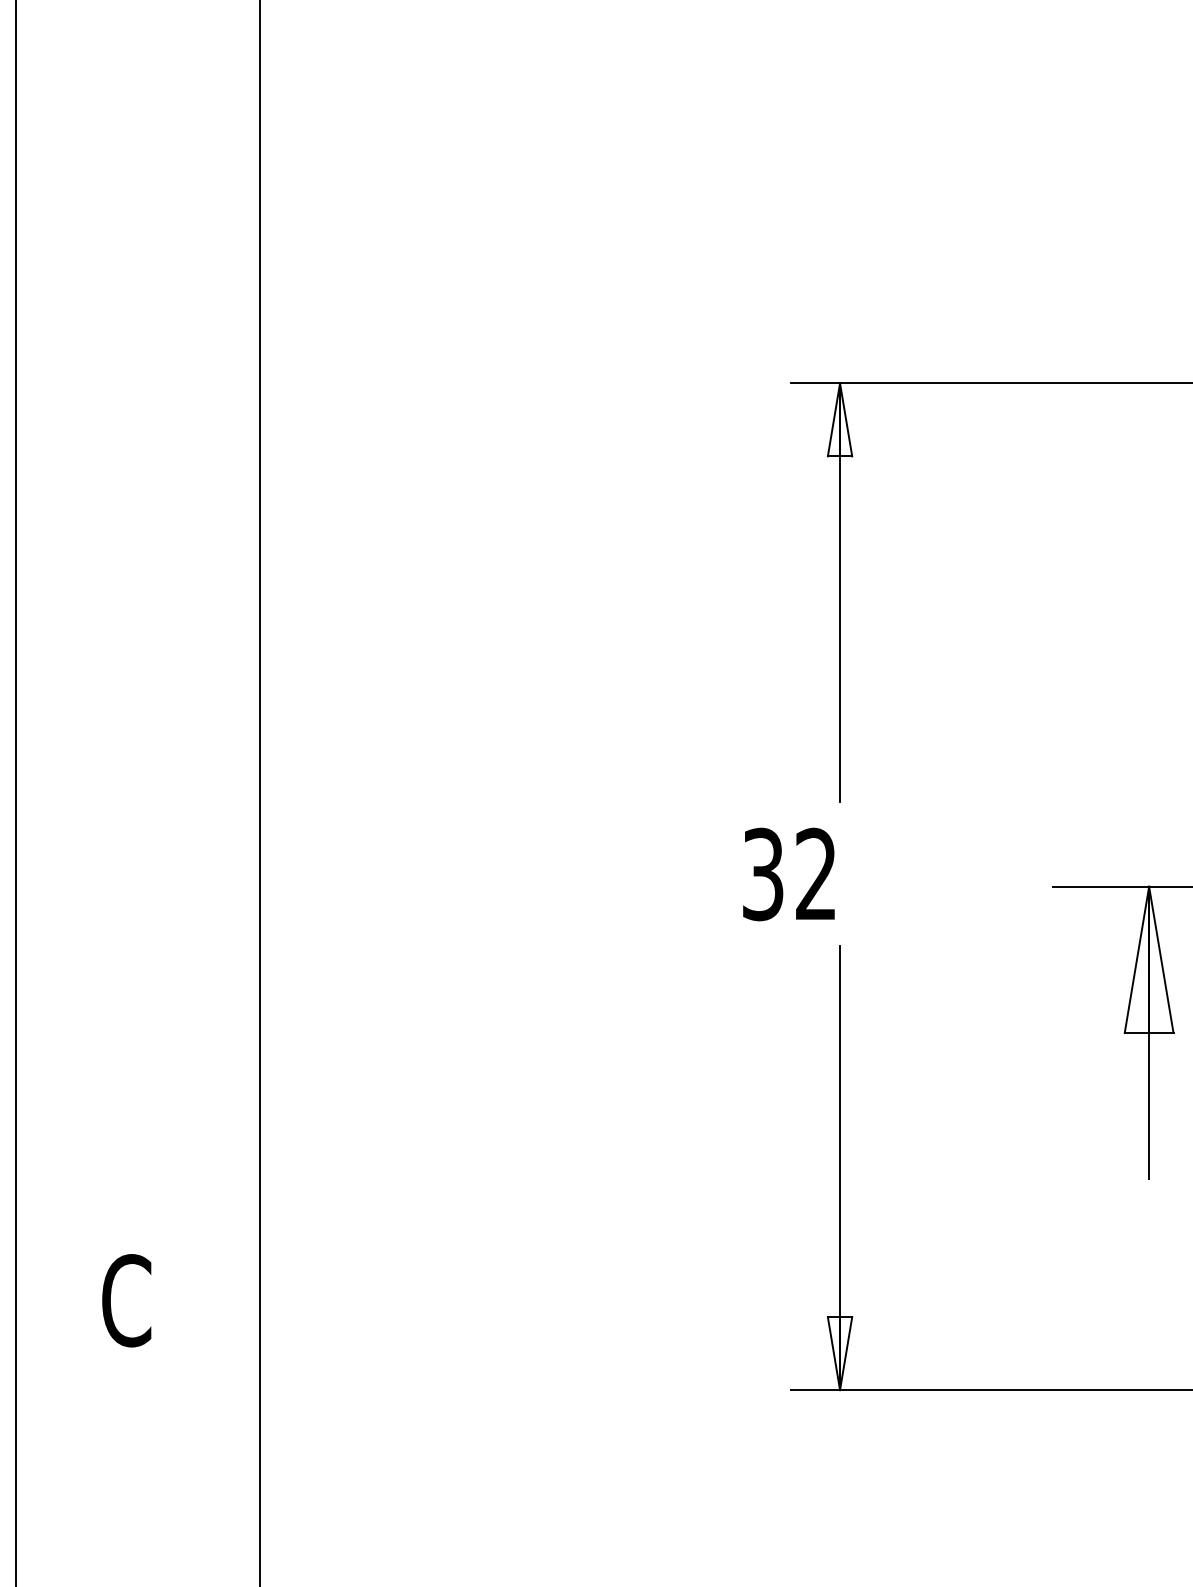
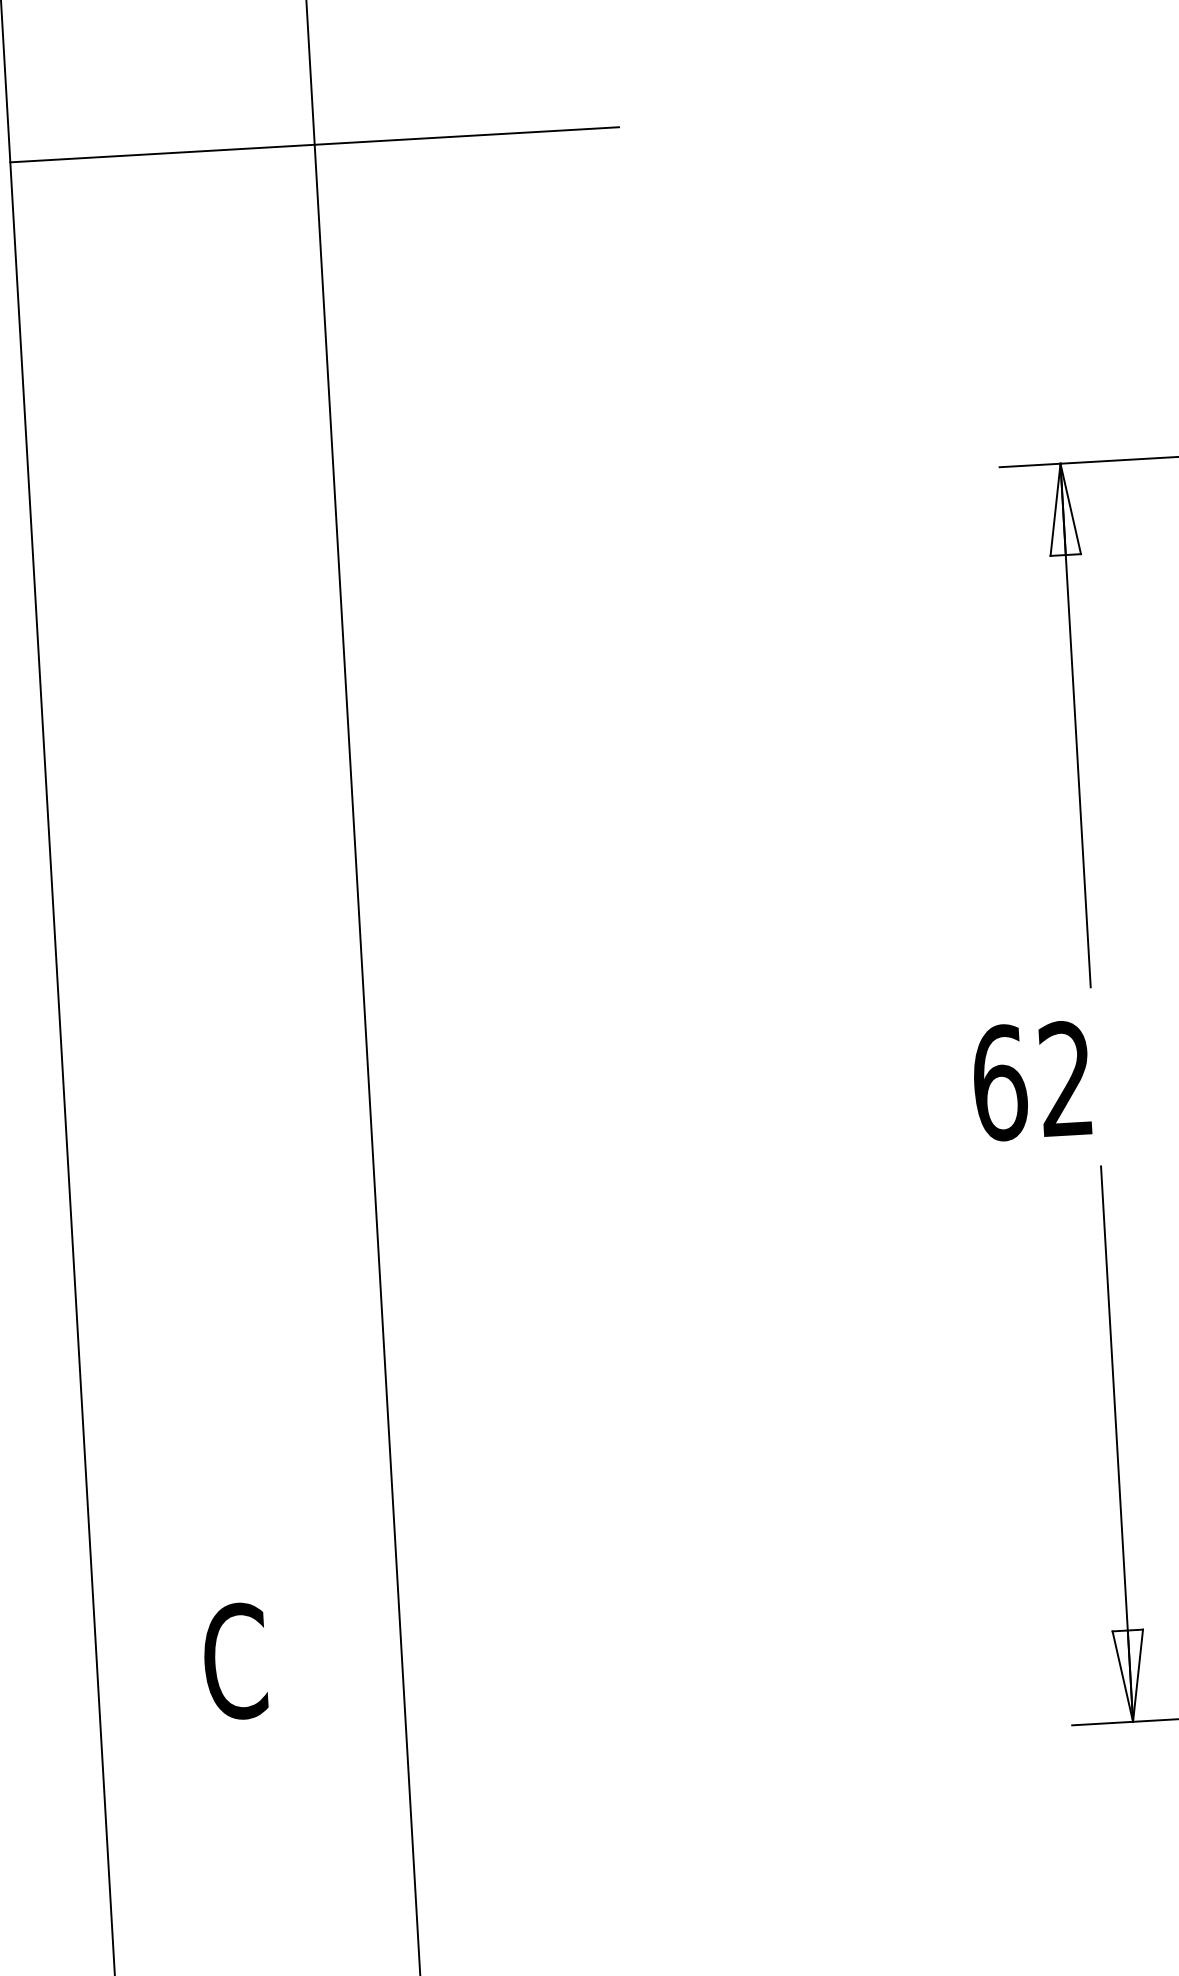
line: (259, 94) -> (314, 144), added
text: (763, 874) -> (1000, 1083), 32 -> 62

